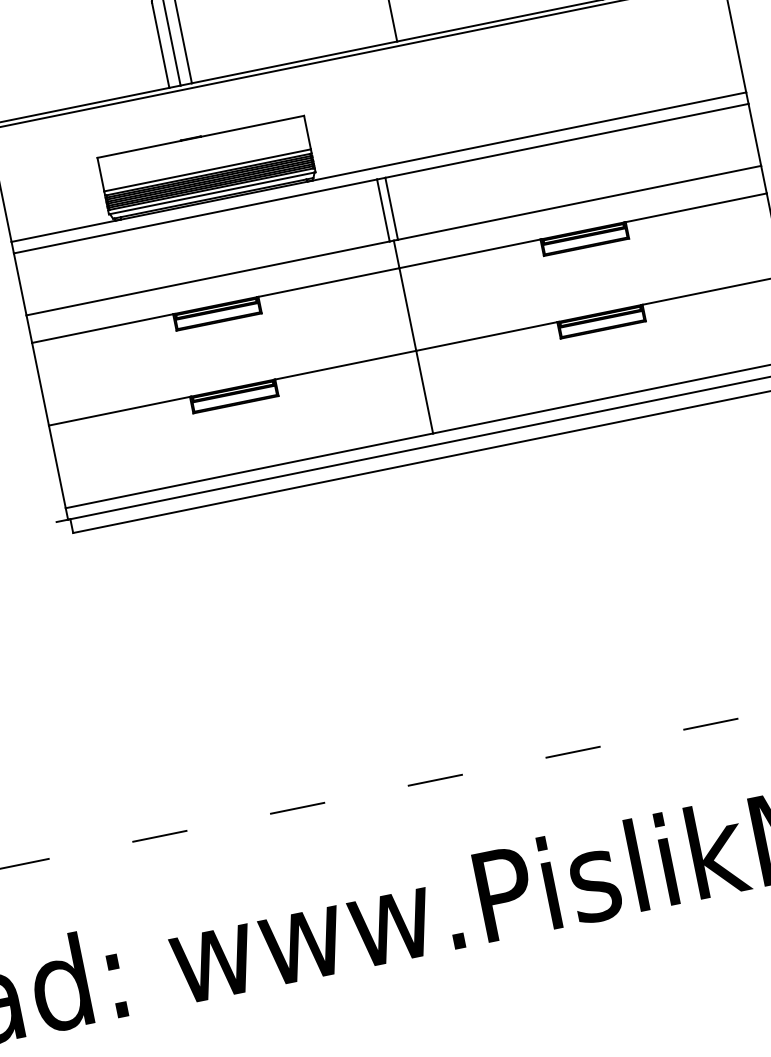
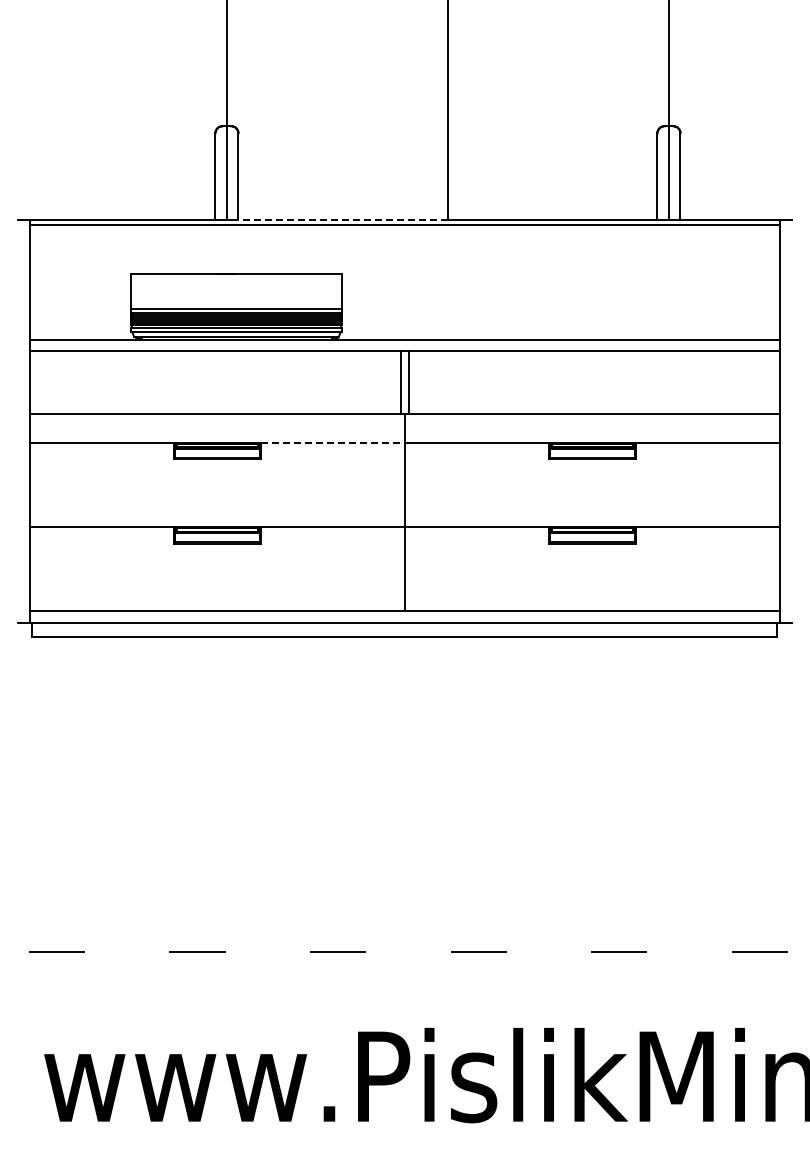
line: (294, 62) -> (343, 220), solid -> dashed
line: (329, 282) -> (333, 442), solid -> dashed

